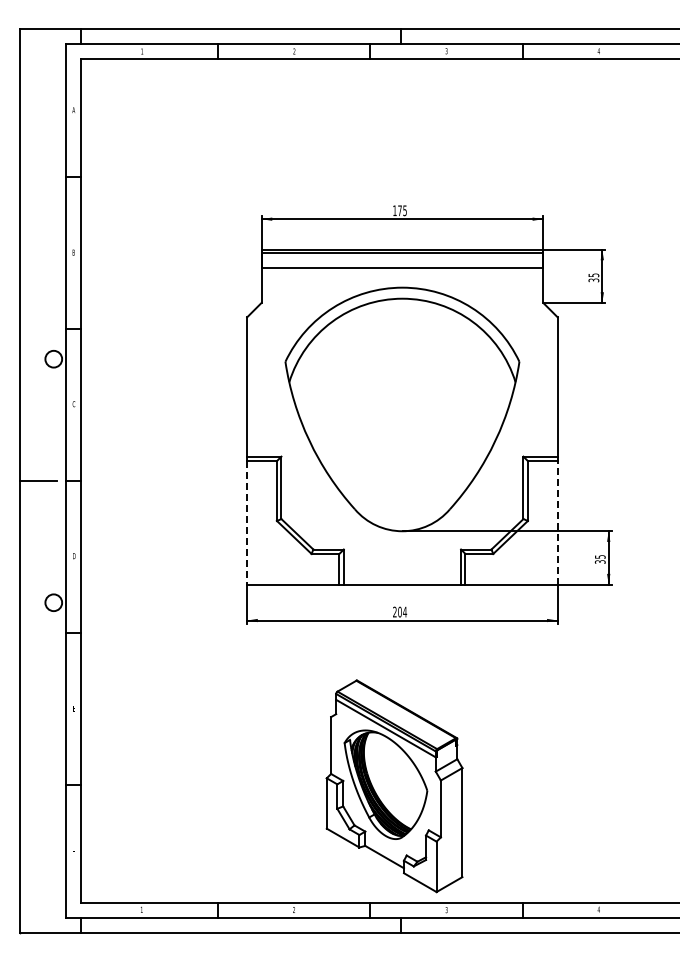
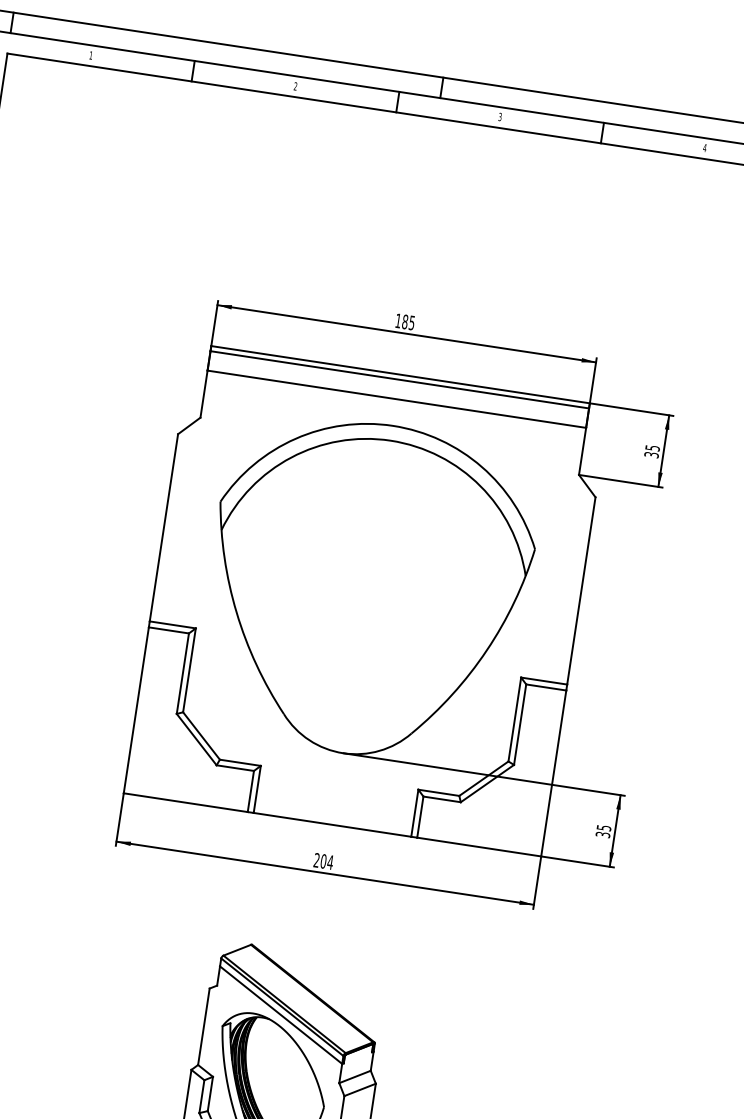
text: (399, 210) -> (404, 321), 175 -> 185
line: (247, 522) -> (136, 709), dashed -> solid
line: (557, 522) -> (553, 772), dashed -> solid

